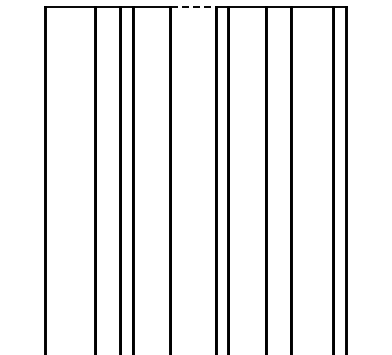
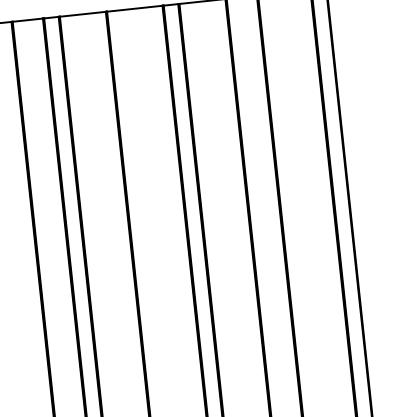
line: (193, 7) -> (134, 8), dashed -> solid

